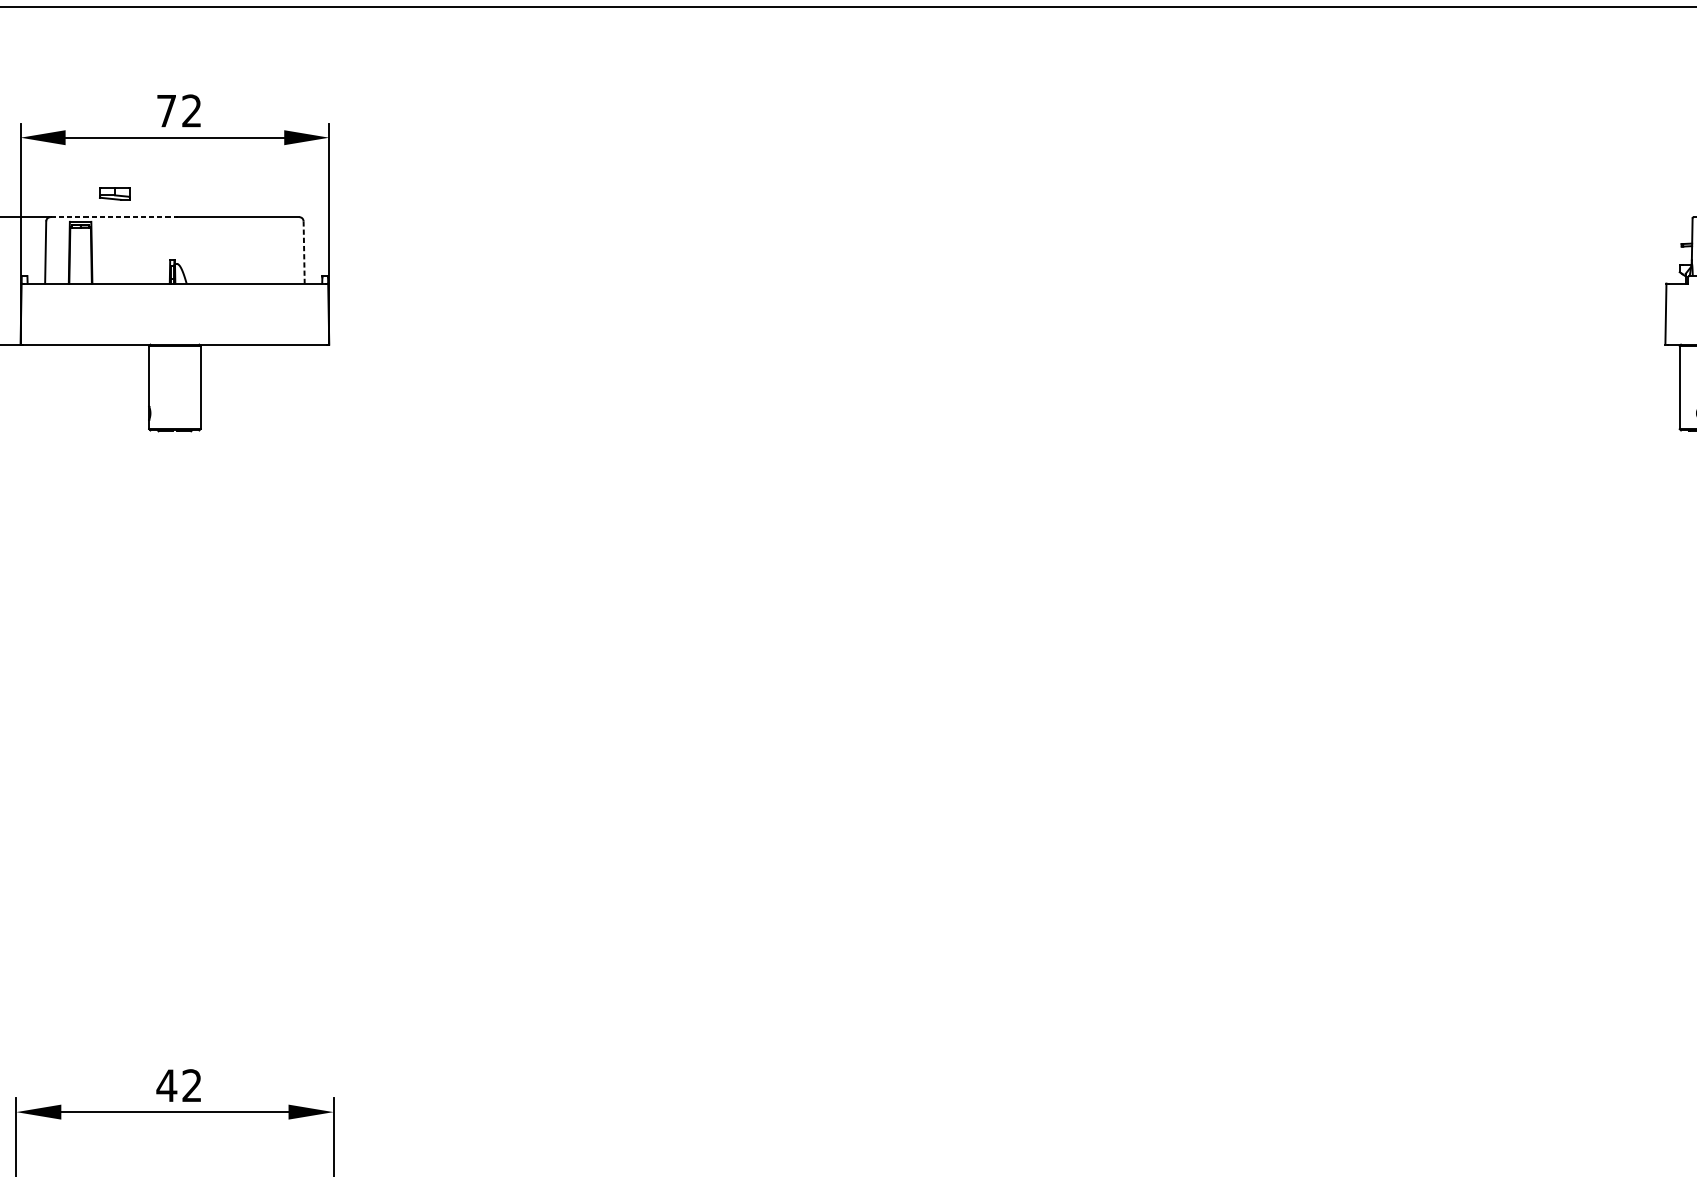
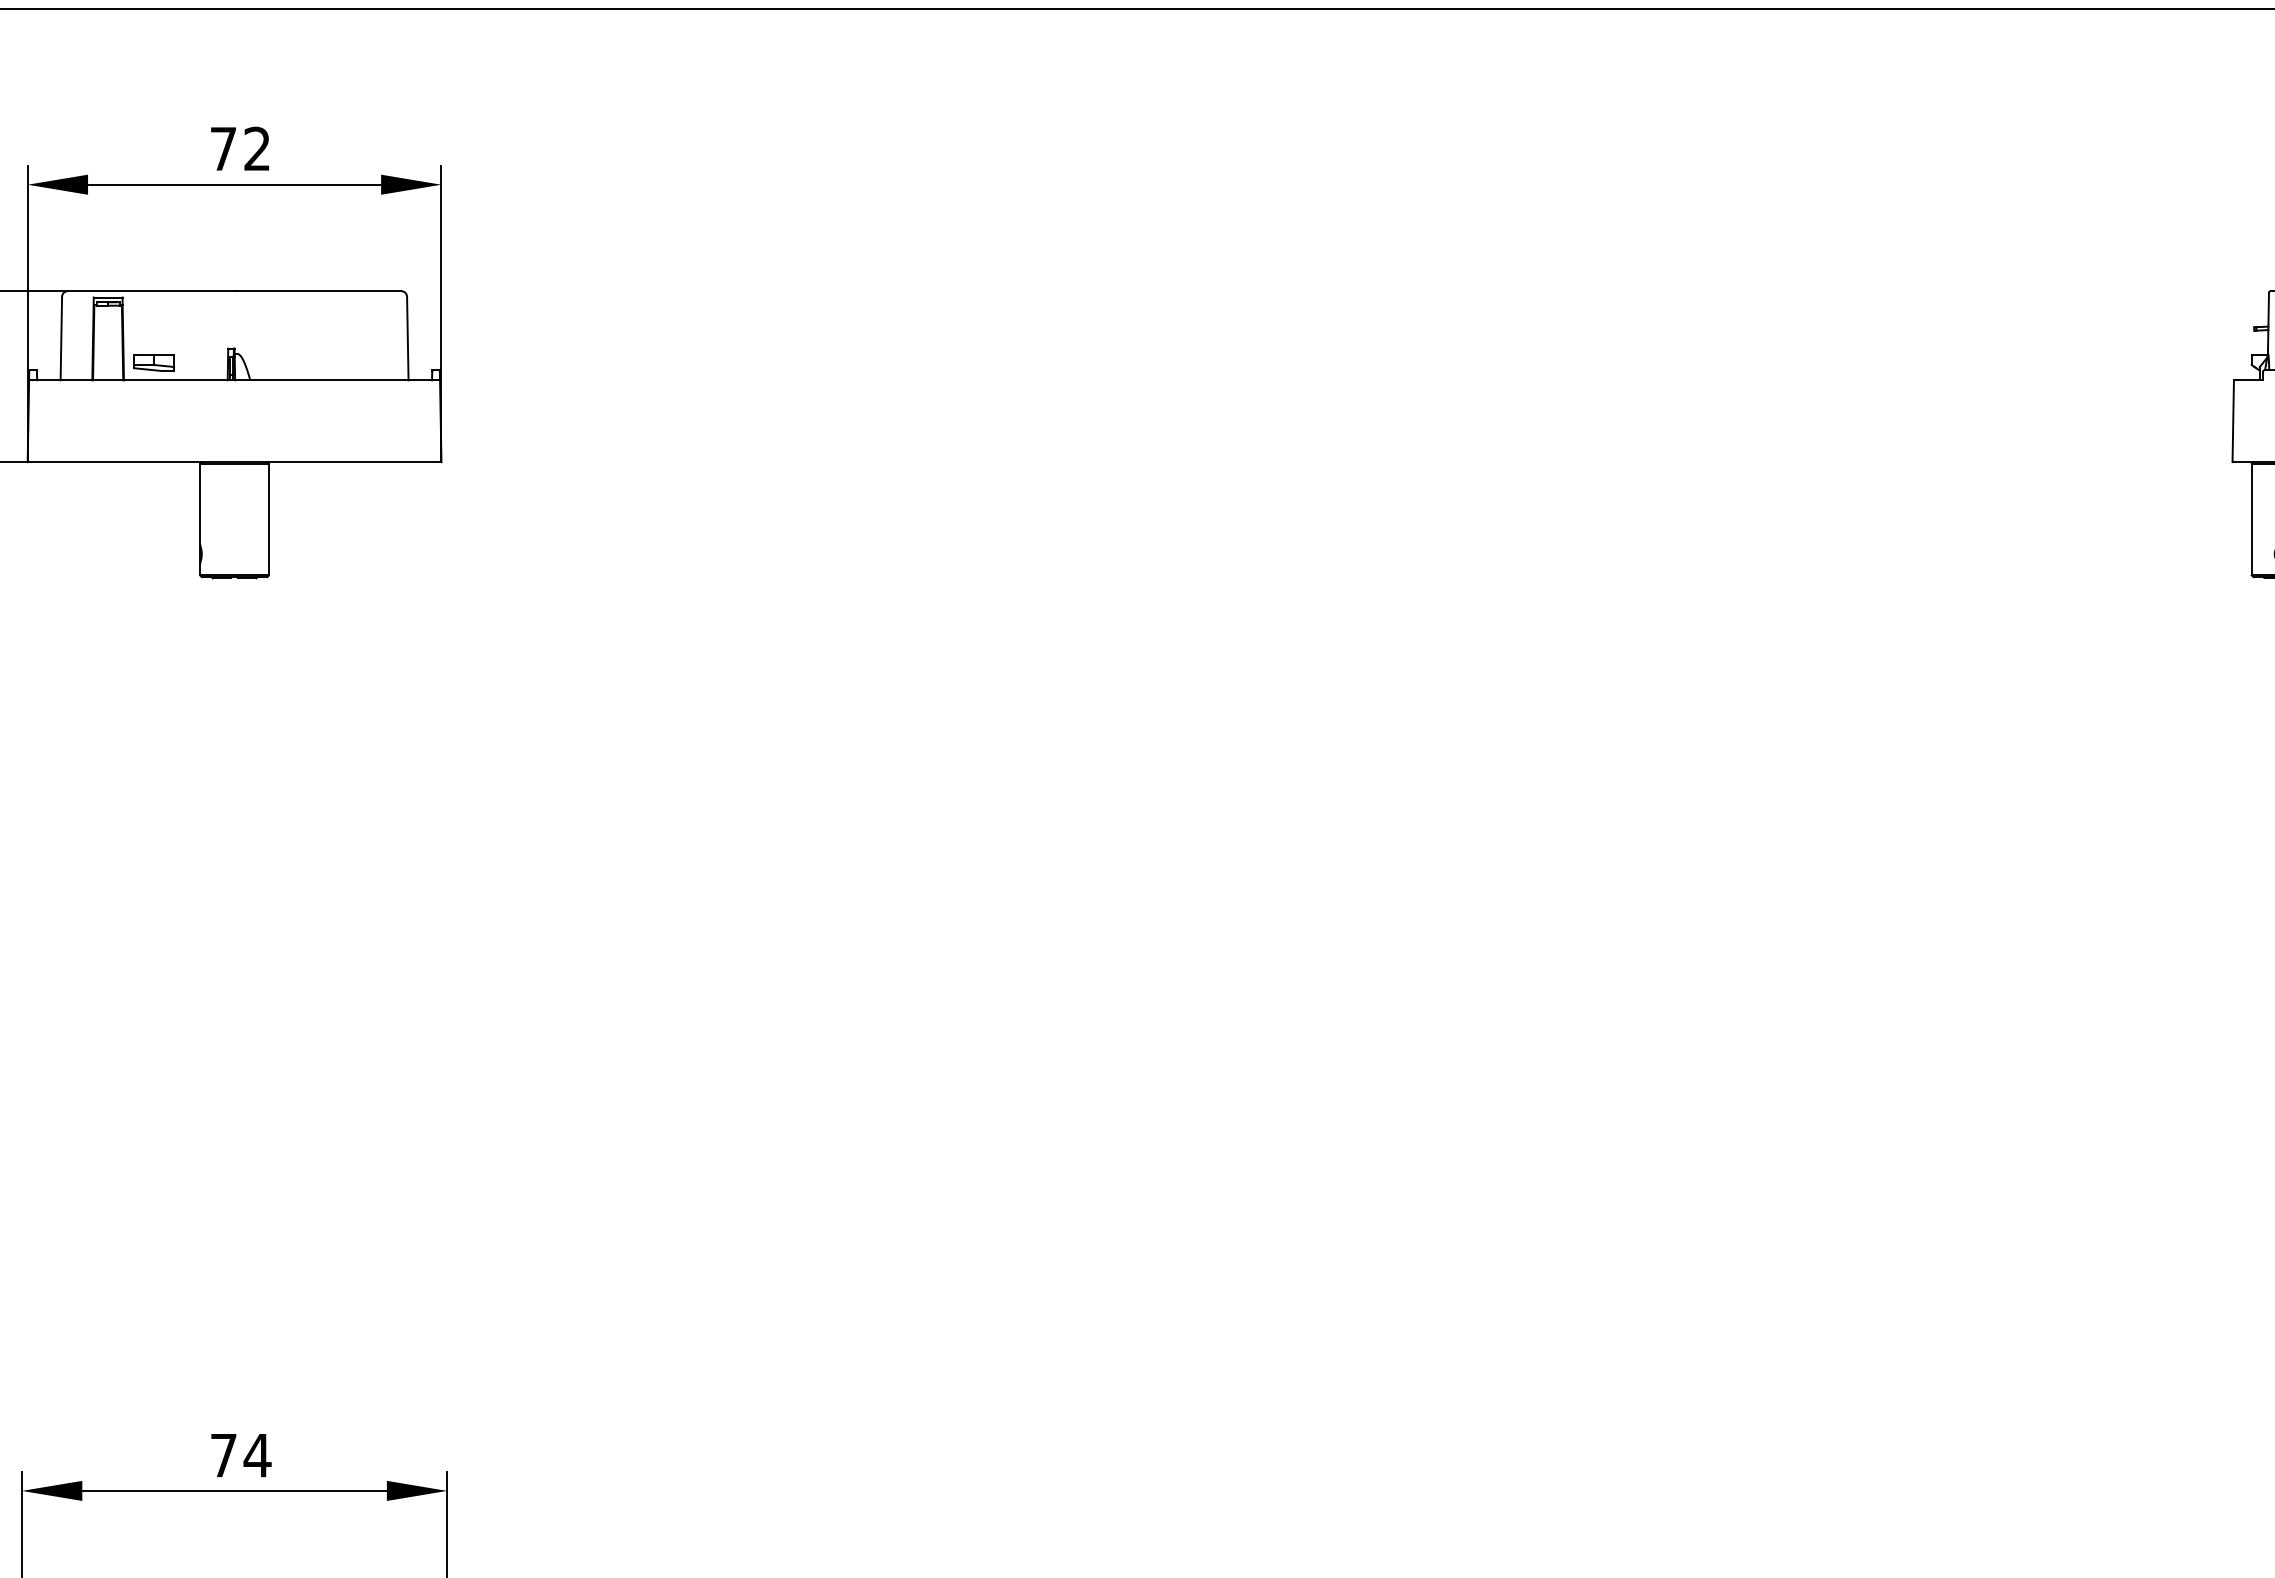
part: (114, 193) -> (153, 362), moved
line: (112, 217) -> (151, 291), dashed -> solid
line: (303, 252) -> (407, 338), dashed -> solid
text: (179, 1085) -> (240, 1455), 42 -> 74

